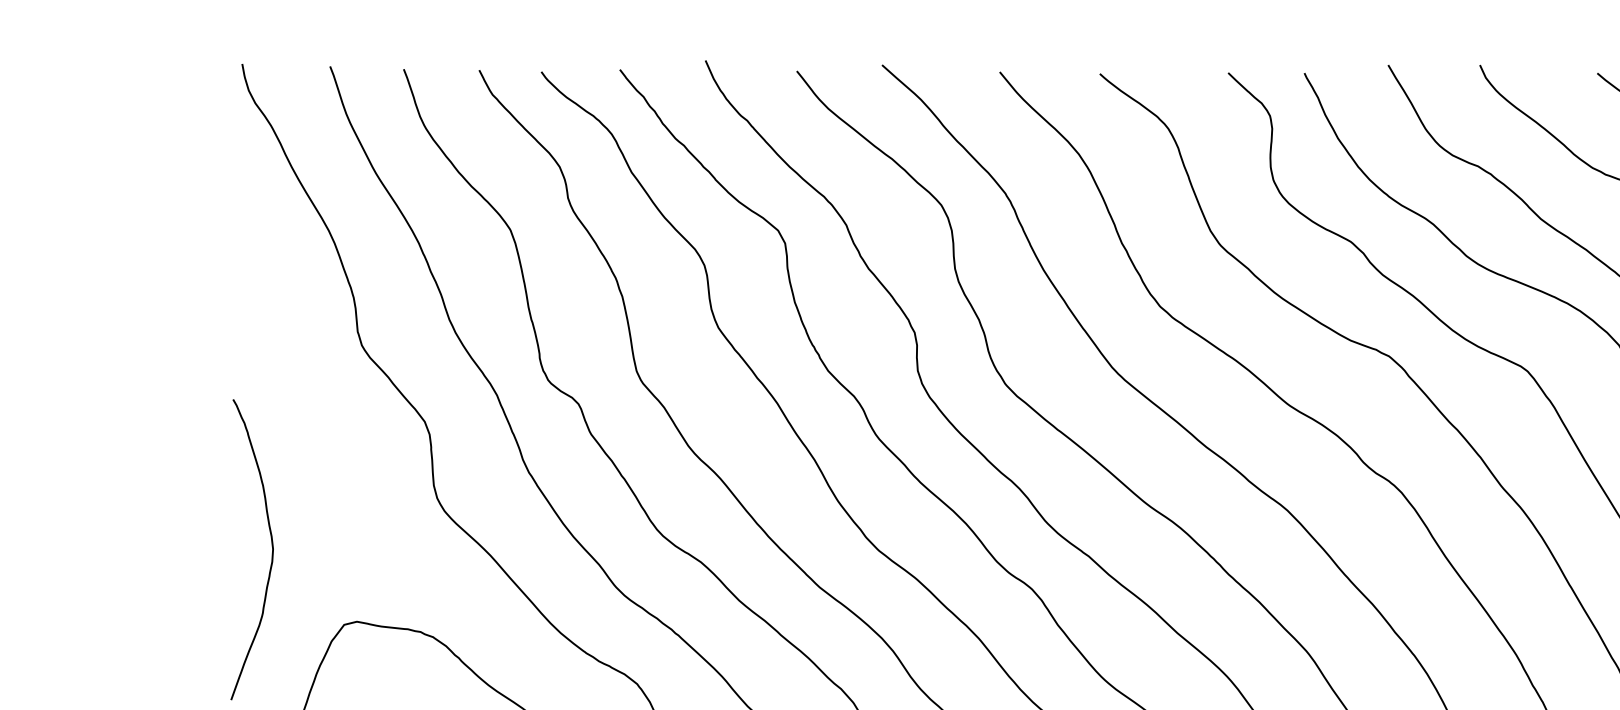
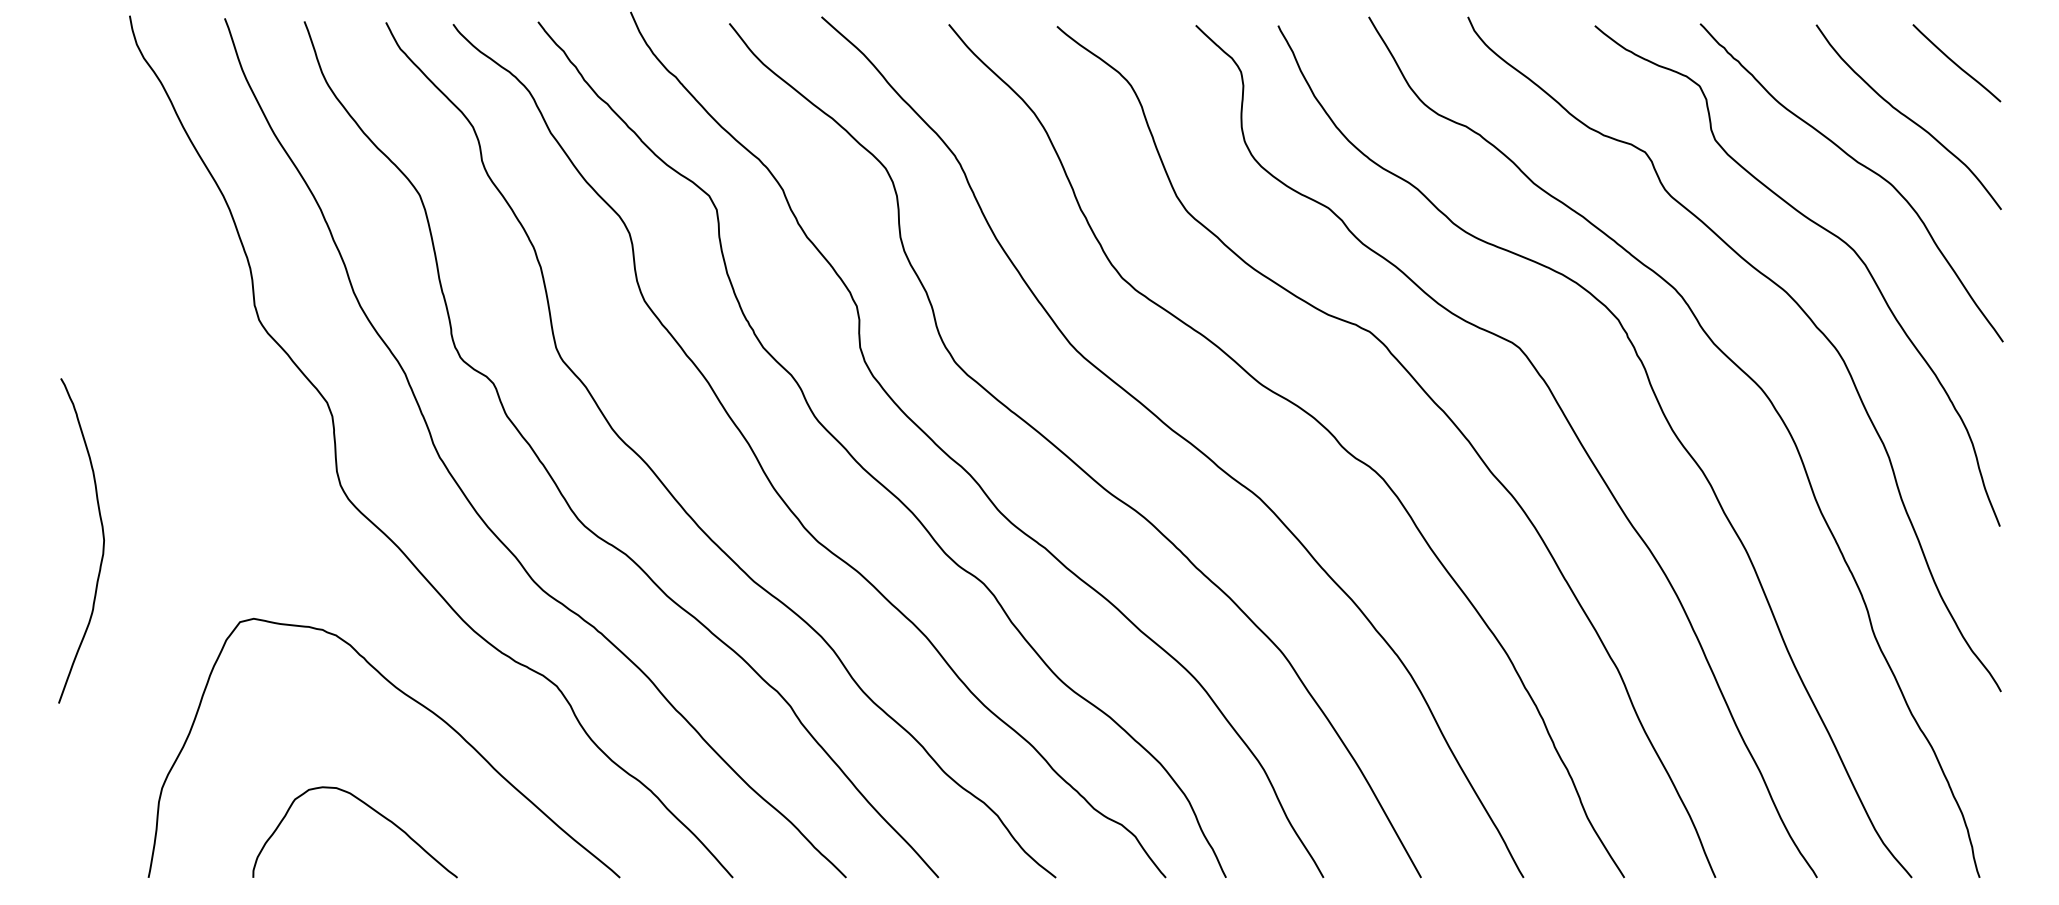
curve: (271, 546) -> (102, 537), moved

